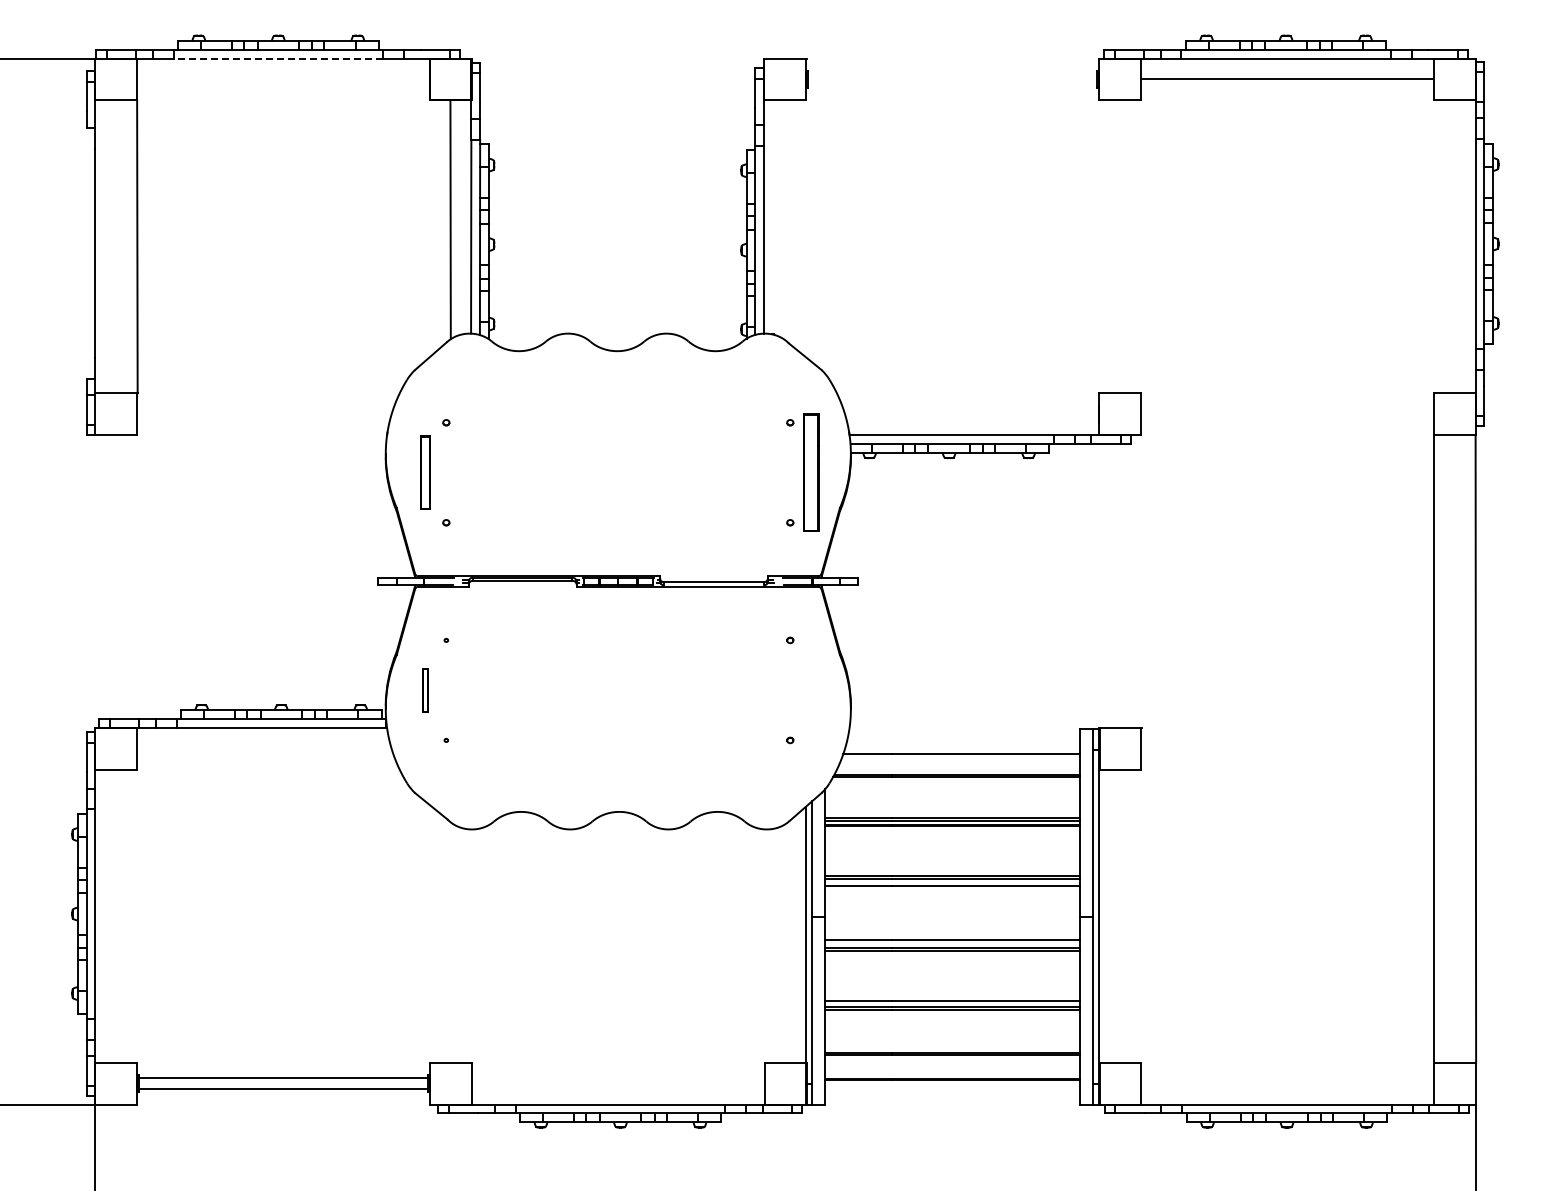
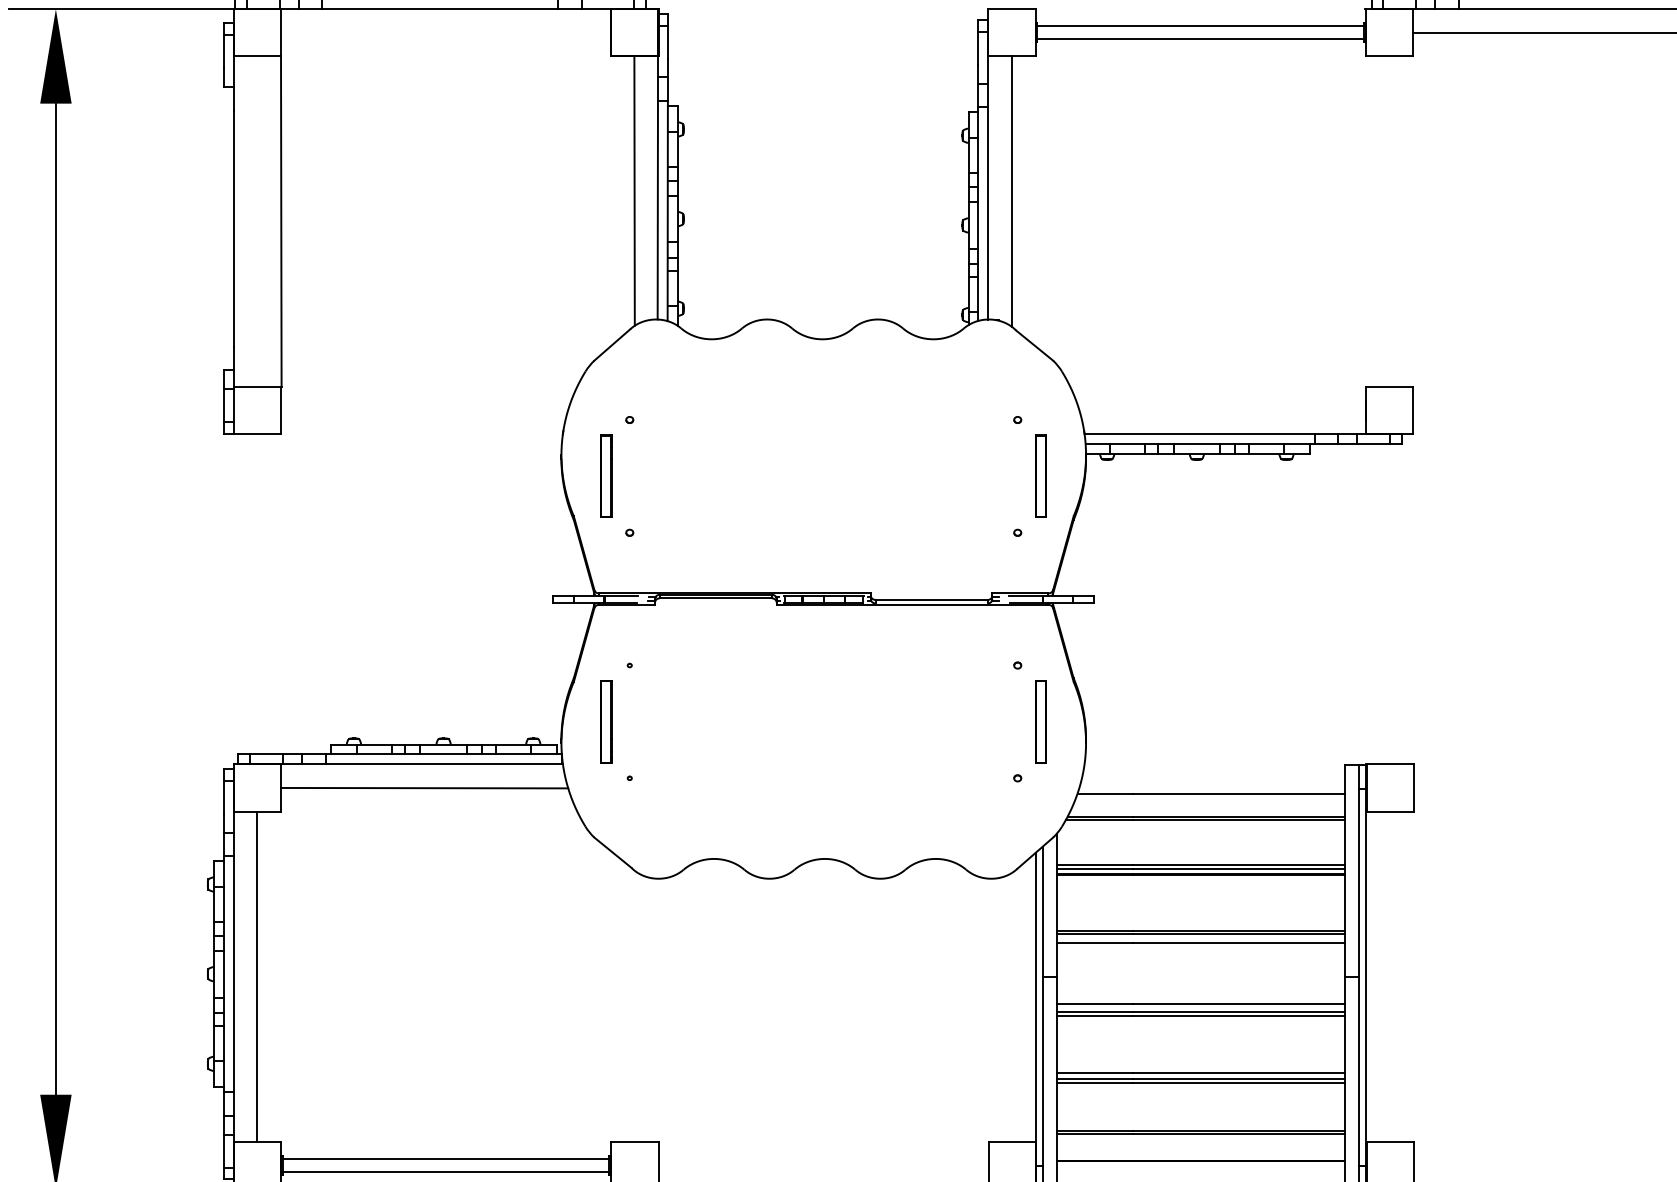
line: (278, 58) -> (440, 9), dashed -> solid
line: (952, 73) -> (1200, 26), added
line: (952, 85) -> (1200, 39), added
line: (785, 220) -> (1012, 191), added
part: (810, 472) -> (1040, 476), size x0.62
part: (425, 690) -> (606, 722), size x1.67
part: (810, 690) -> (1040, 722), added
line: (264, 748) -> (424, 787), added
line: (116, 915) -> (257, 975), added

